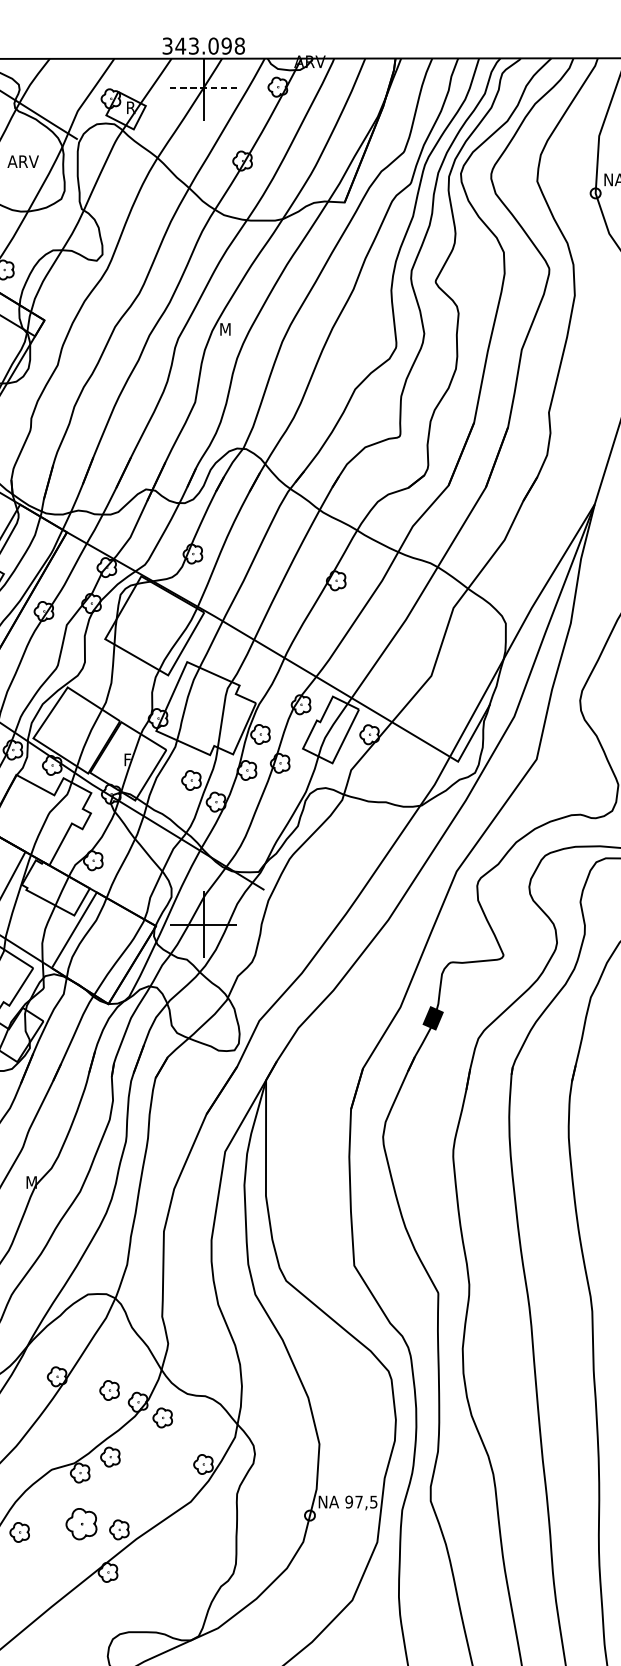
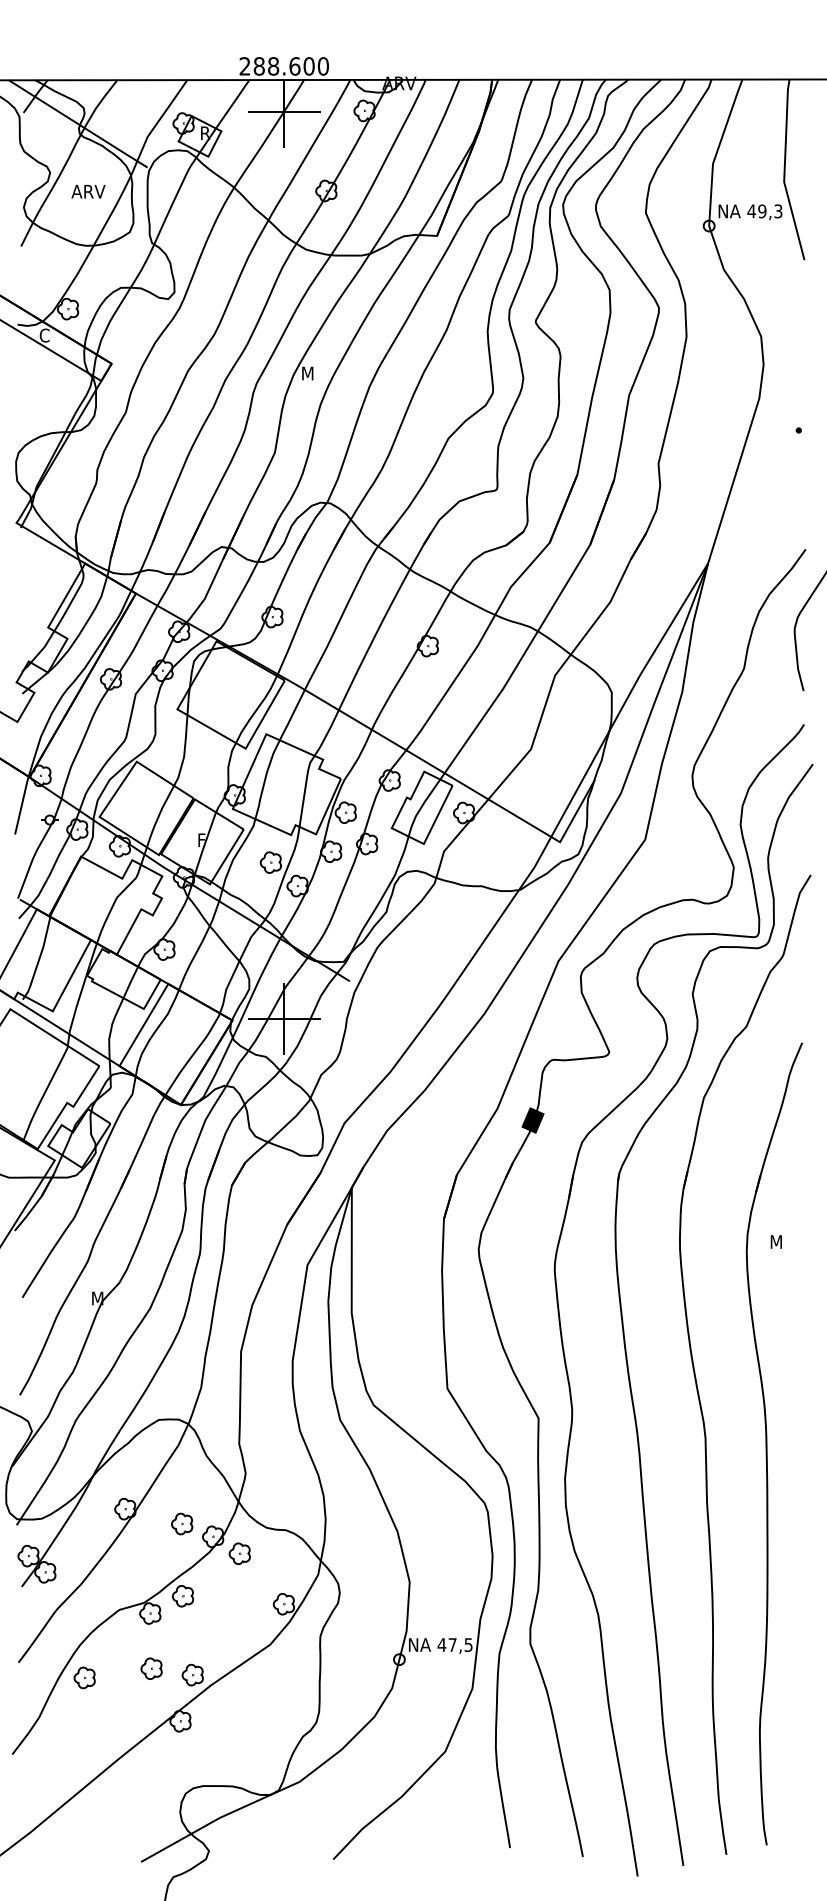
text: (203, 46) -> (284, 66), 343.098 -> 288.600
line: (203, 87) -> (283, 111), dashed -> solid
text: (348, 1501) -> (441, 1644), 97,5 -> 47,5
part: (81, 1523) -> (151, 1668), size x0.62

